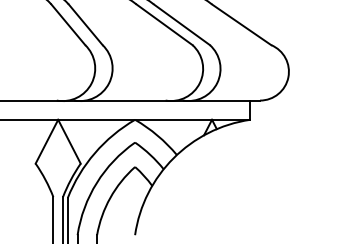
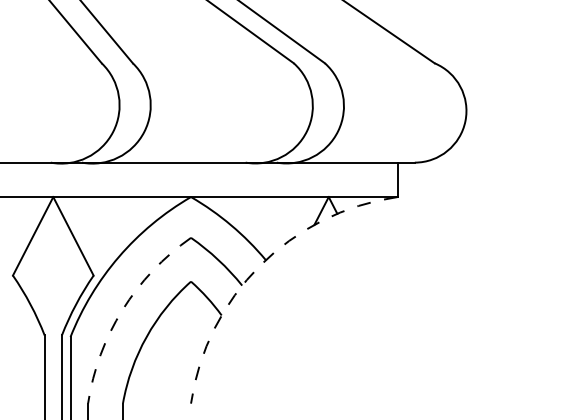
arc: (173, 158) -> (259, 266), solid -> dashed
arc: (96, 182) -> (121, 309), solid -> dashed

